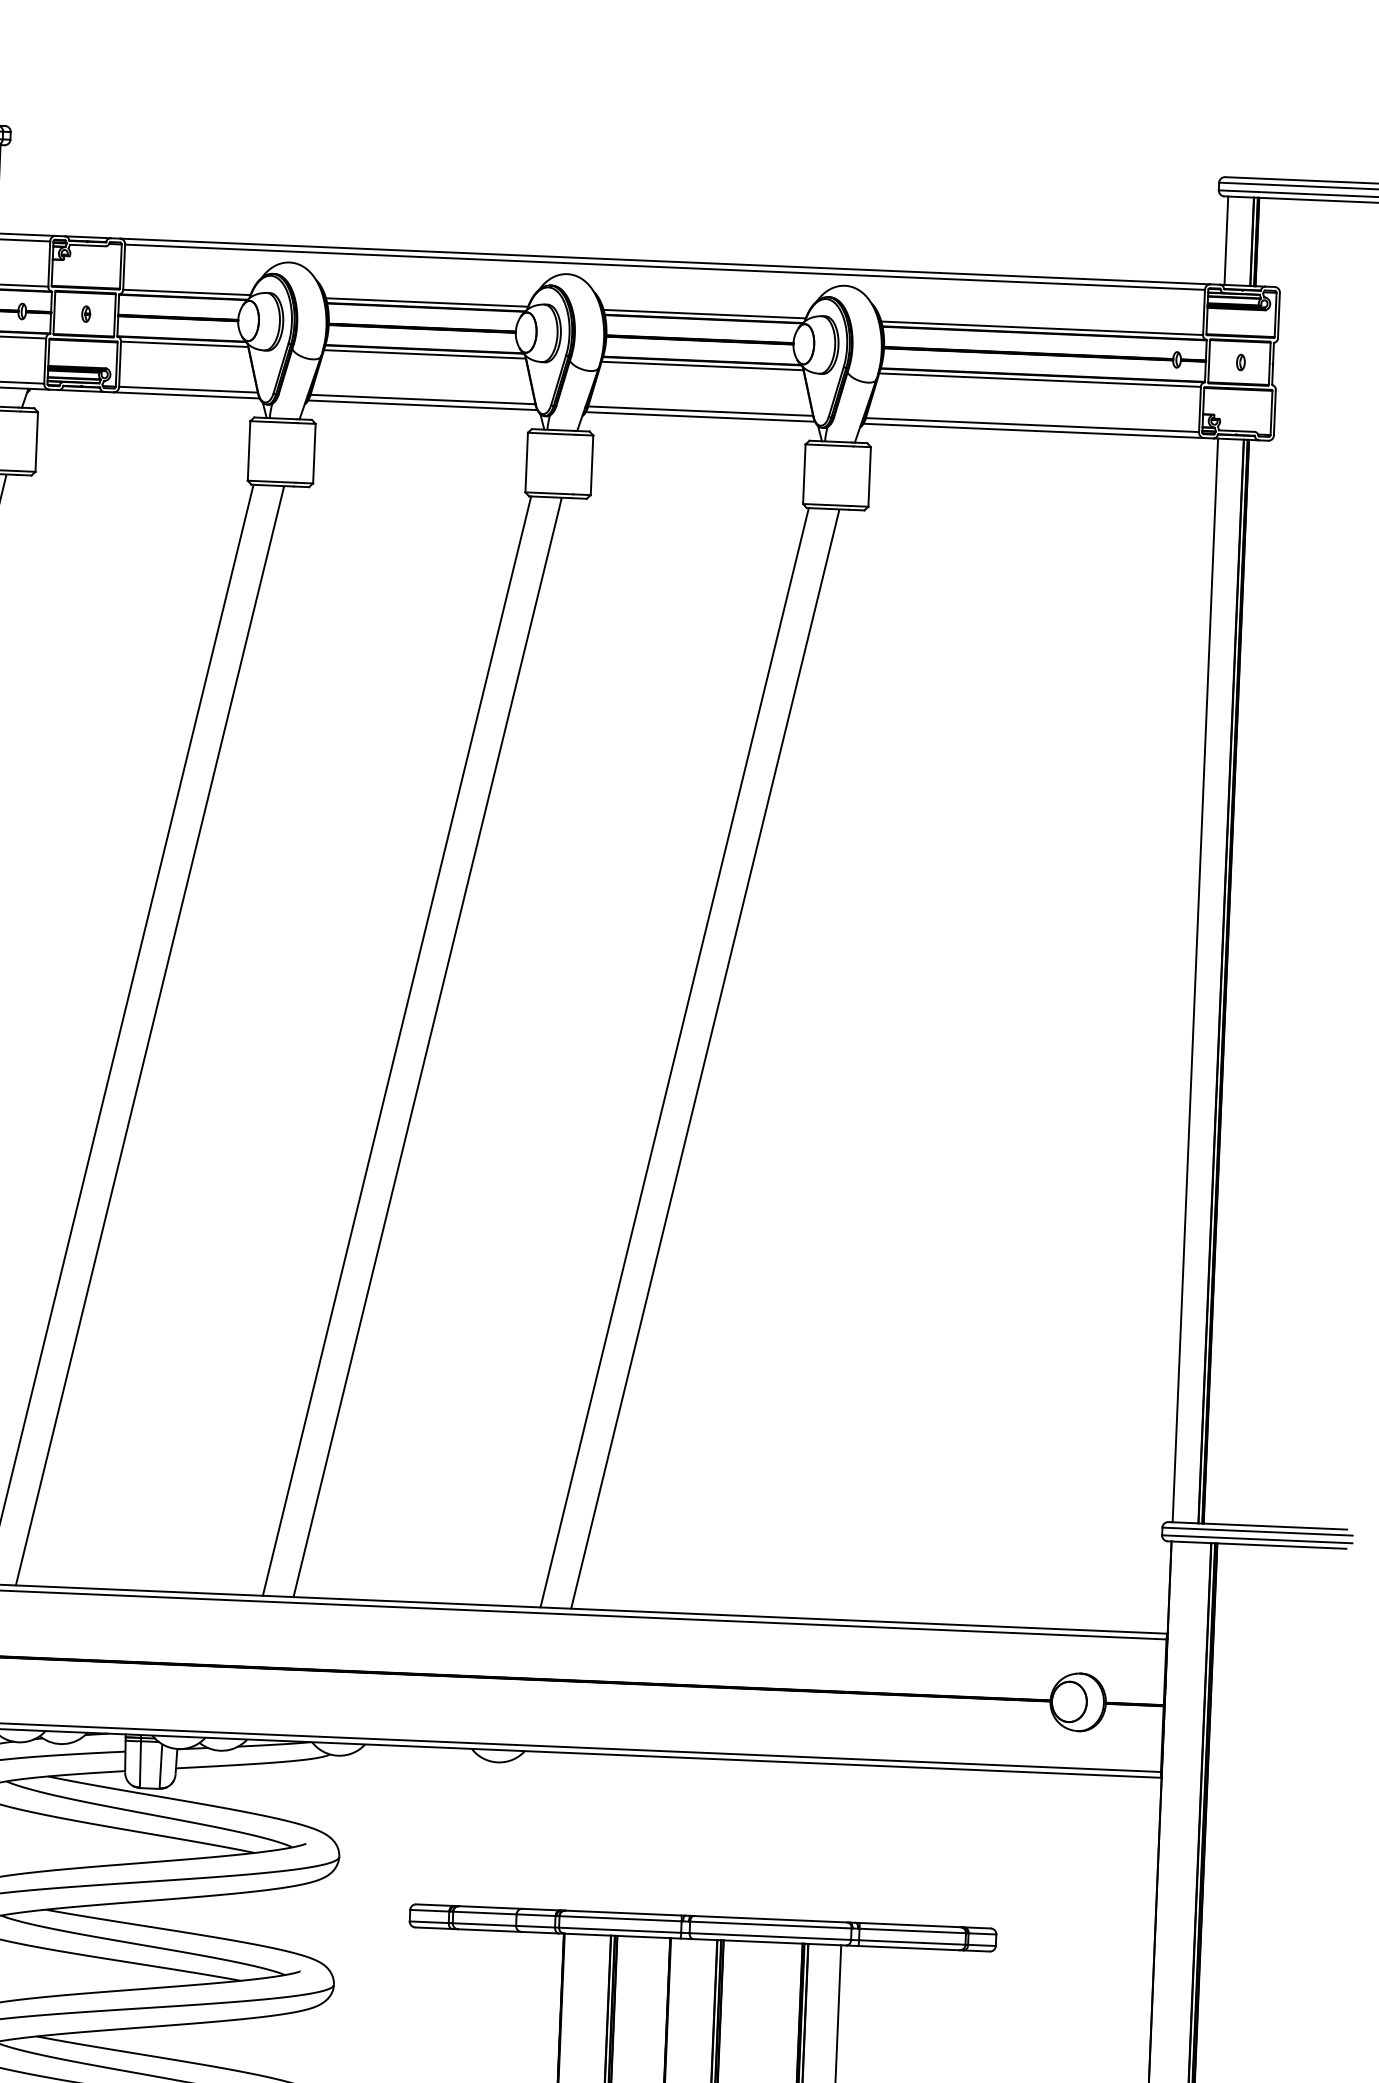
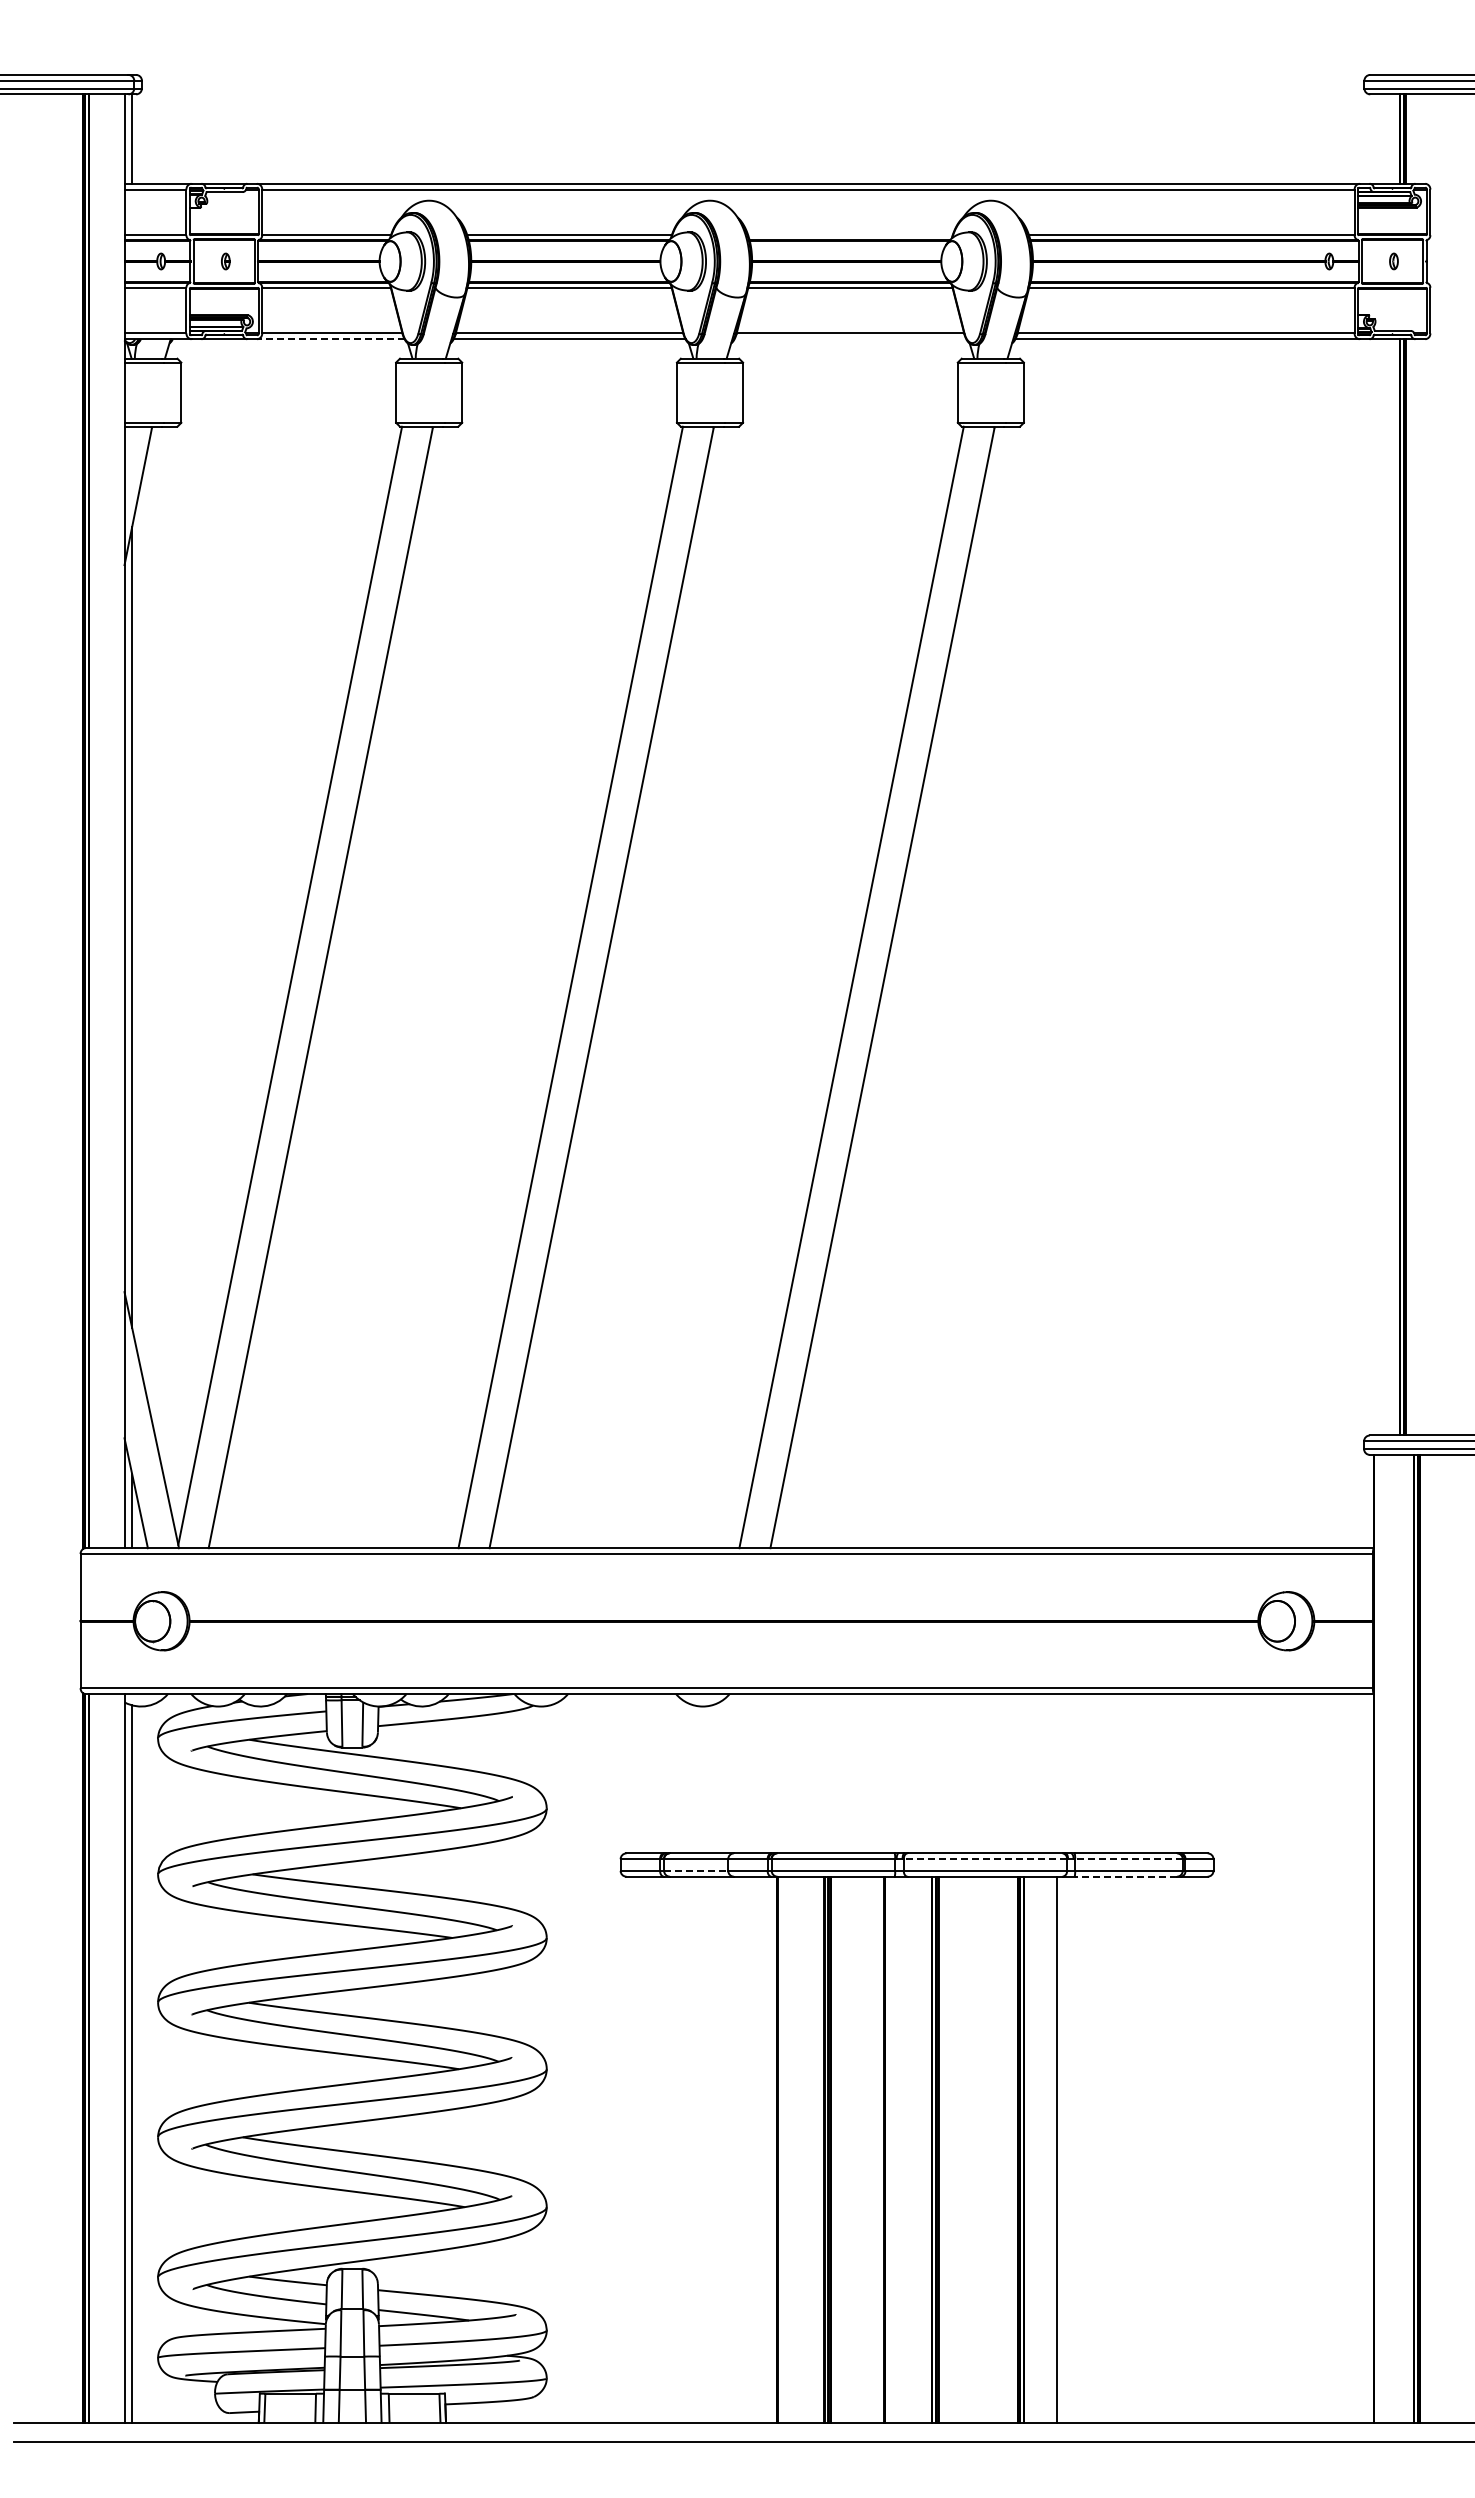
line: (1226, 240) -> (1374, 138), removed
line: (704, 314) -> (850, 235), removed
line: (186, 395) -> (330, 339), solid -> dashed
line: (700, 417) -> (850, 339), removed
line: (1195, 980) -> (1374, 887), removed
line: (484, 1924) -> (696, 1870), solid -> dashed
line: (770, 1925) -> (985, 1859), solid -> dashed
line: (912, 1931) -> (1128, 1859), solid -> dashed
line: (908, 1947) -> (1125, 1876), solid -> dashed

